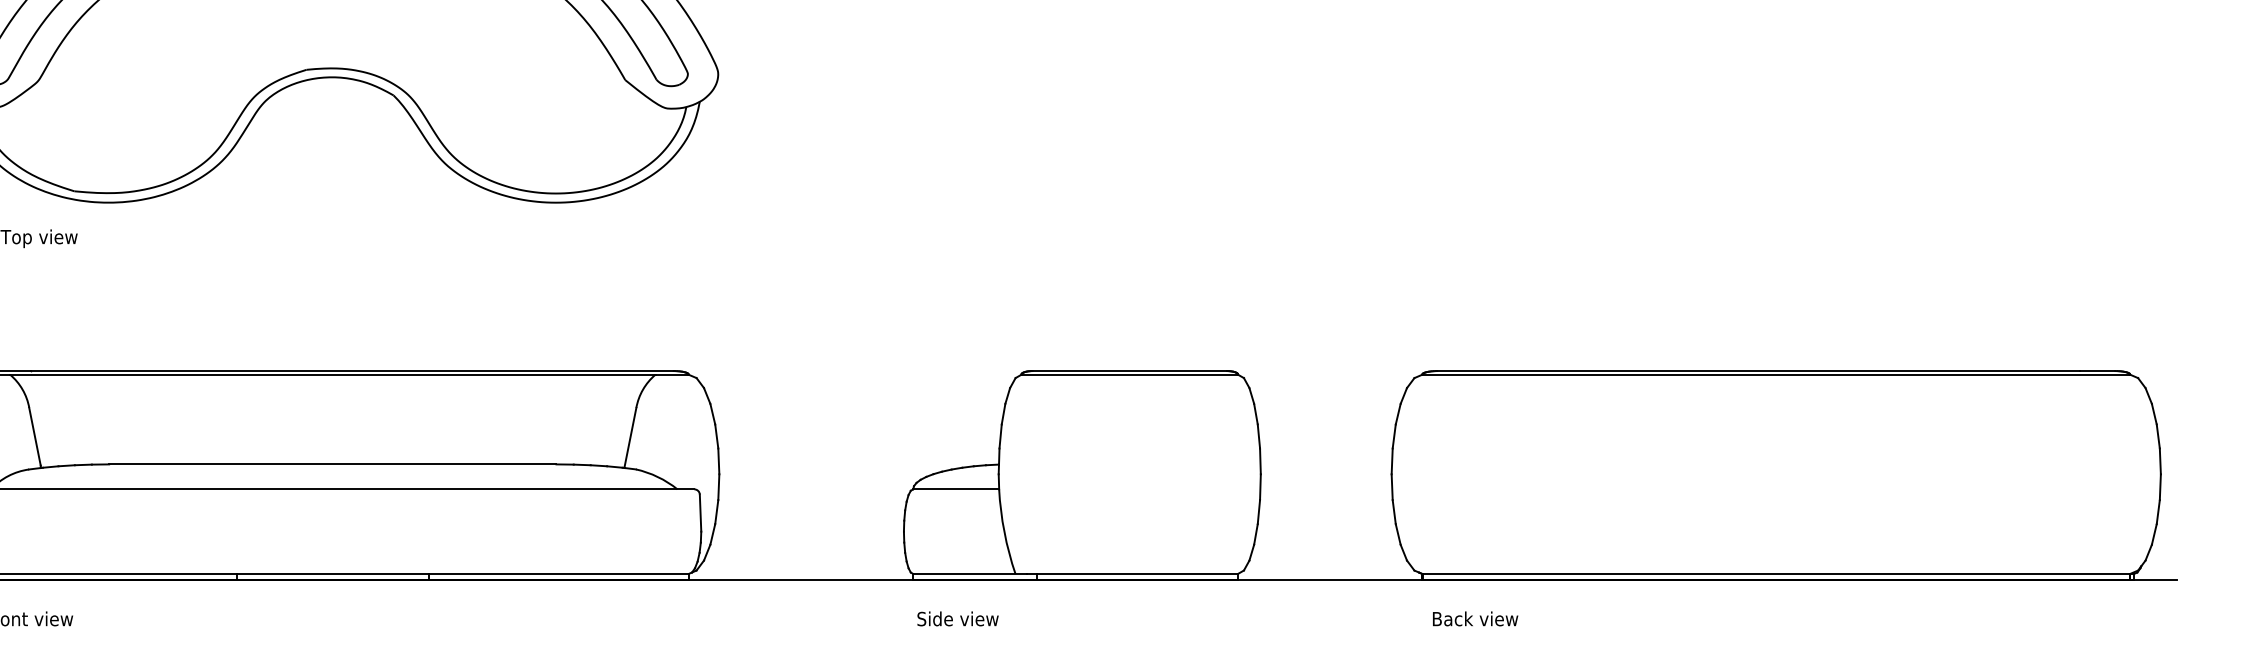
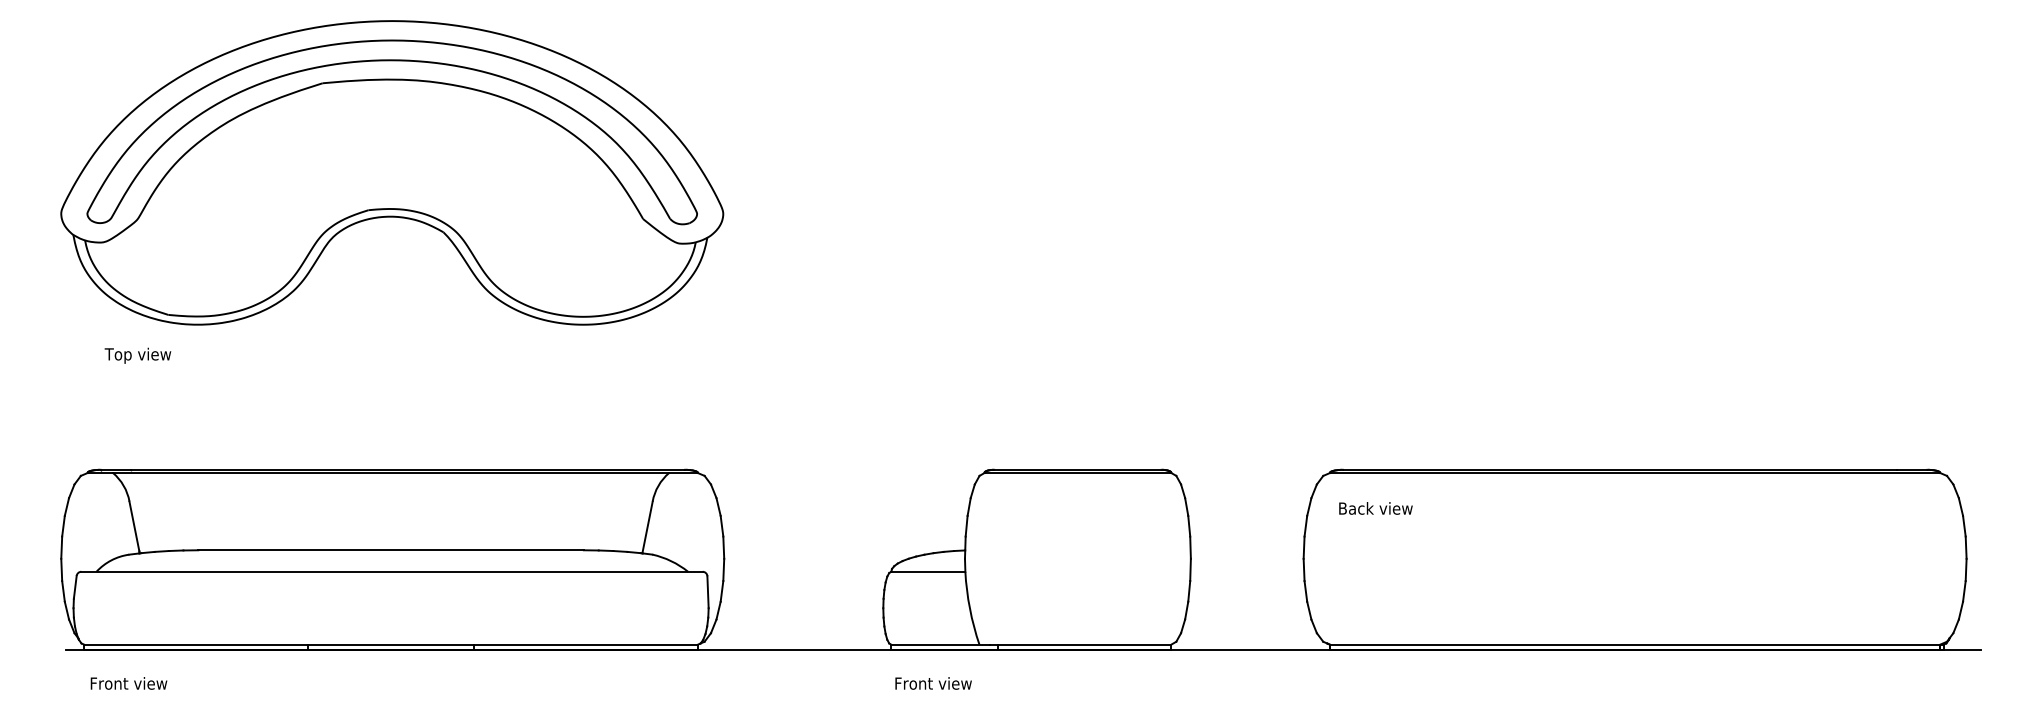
text: (962, 618) -> (933, 683), Side view -> Front view
text: (1475, 618) -> (1375, 508), moved

